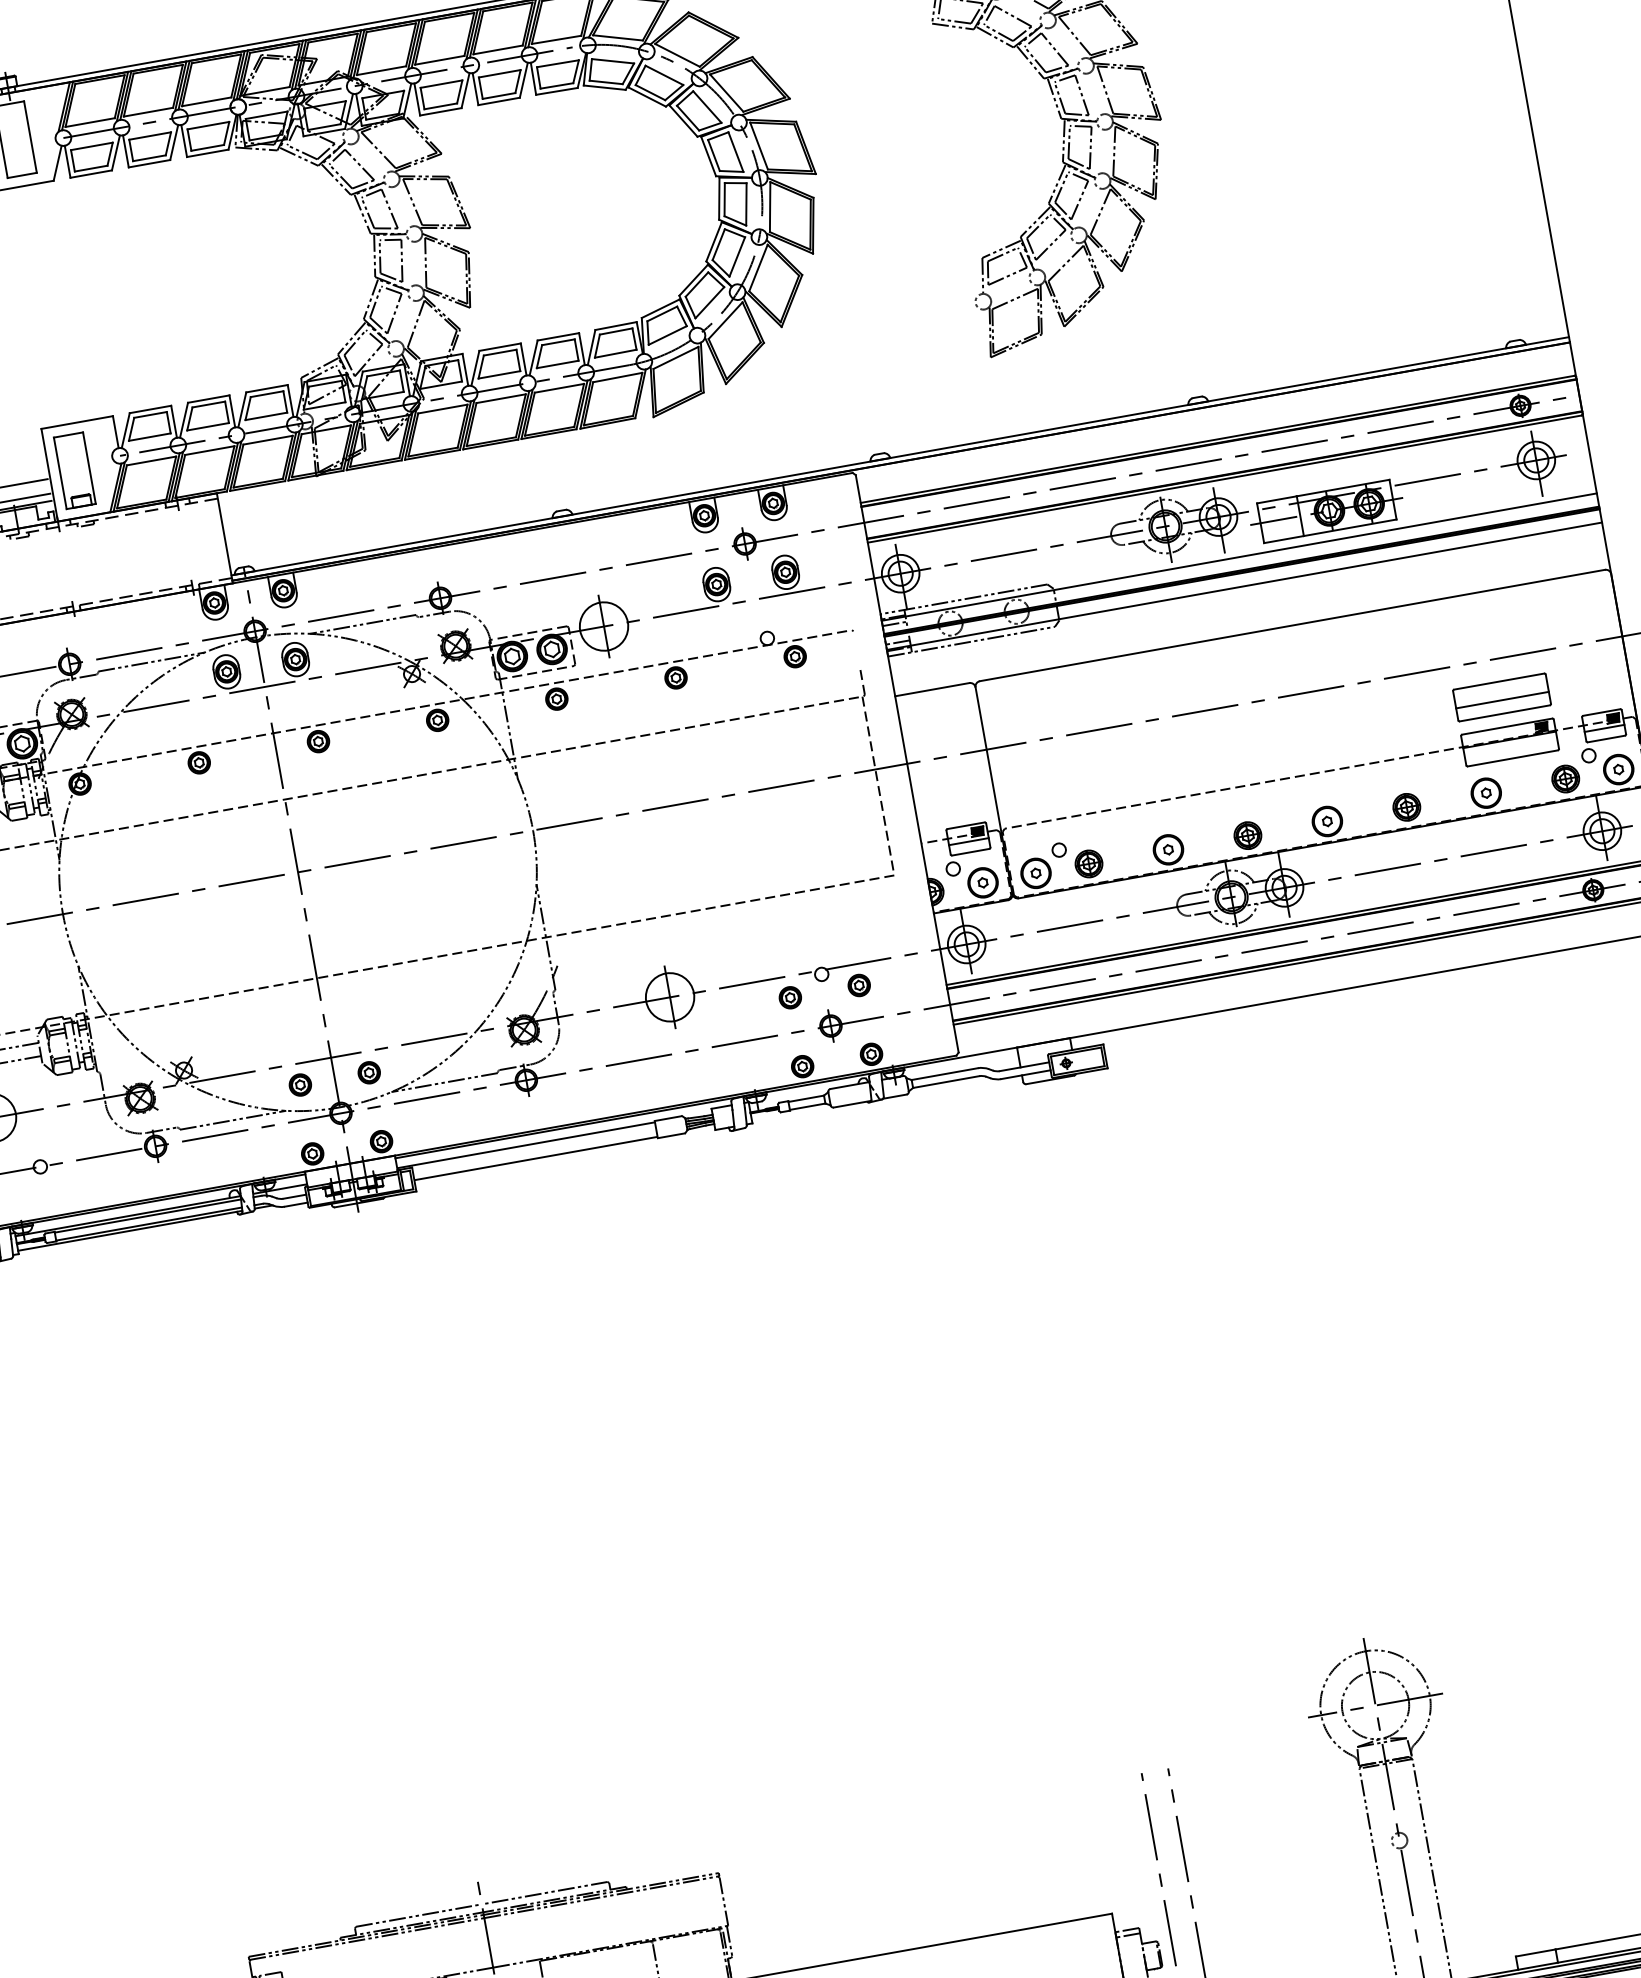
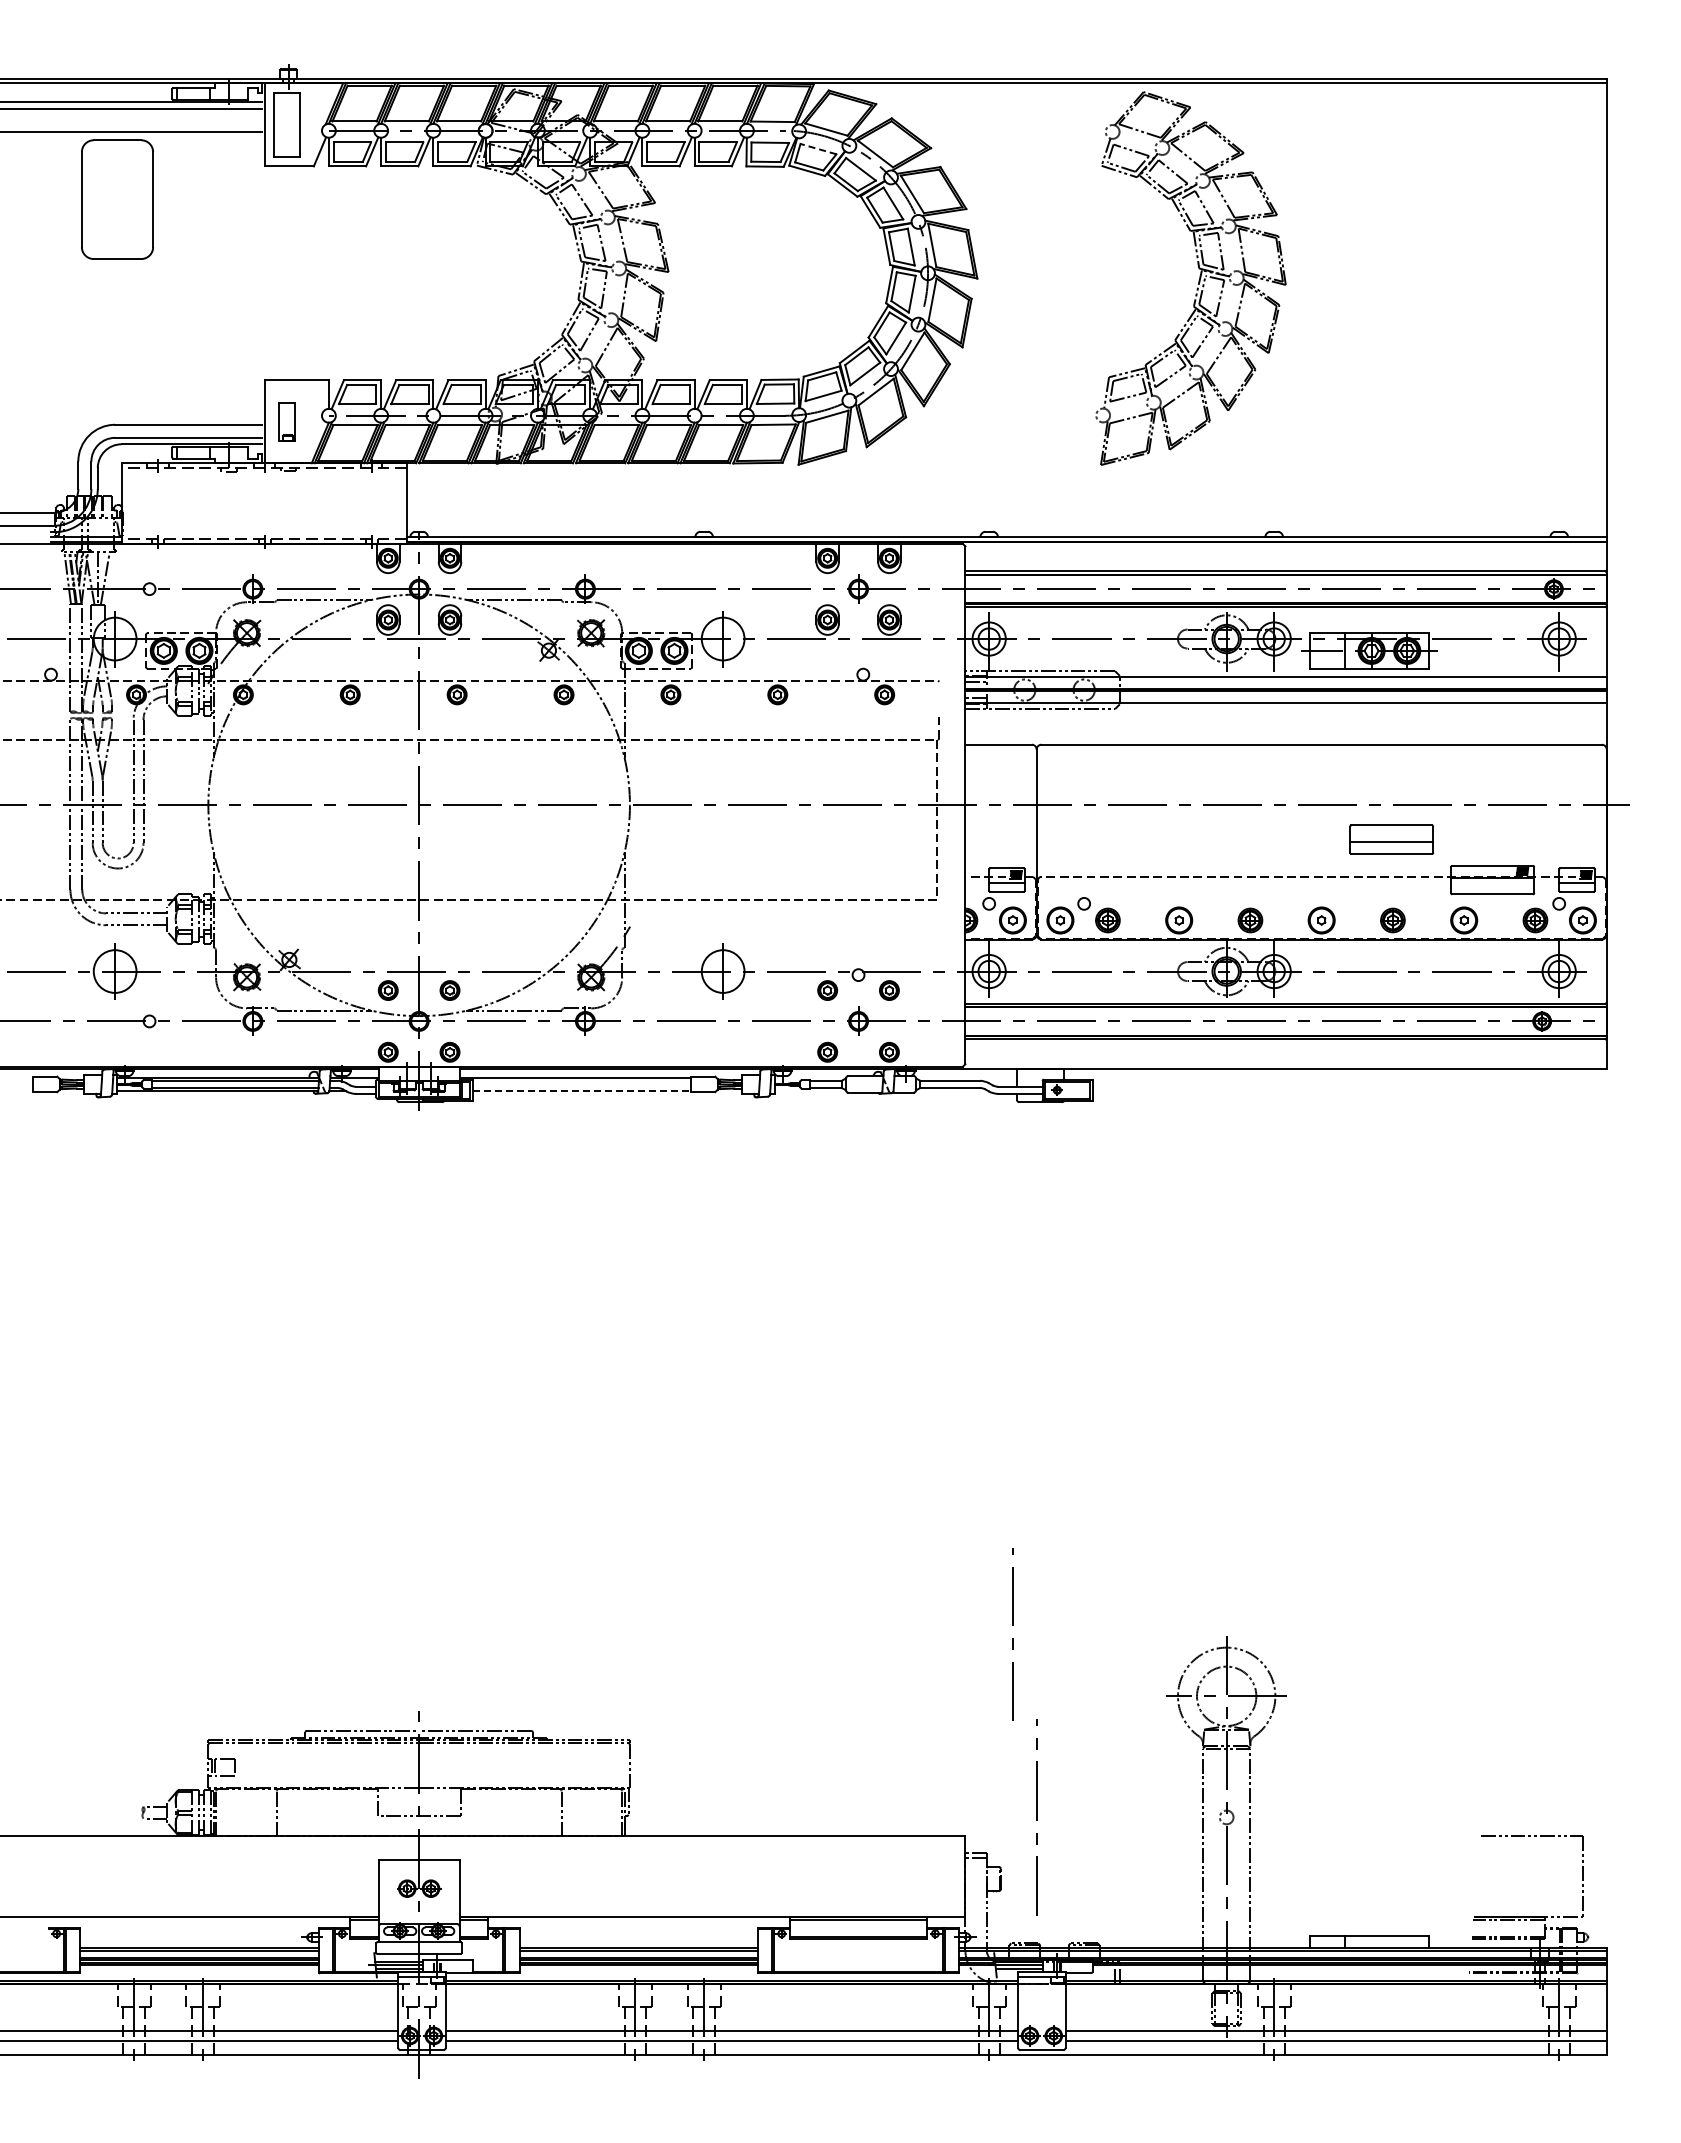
line: (613, 61) -> (818, 149), solid -> dashed
part: (73, 470) -> (286, 421), size x0.6
part: (1501, 697) -> (1391, 839), moved
line: (536, 1157) -> (582, 1090), solid -> dashed
line: (1159, 1874) -> (1012, 1638), moved

